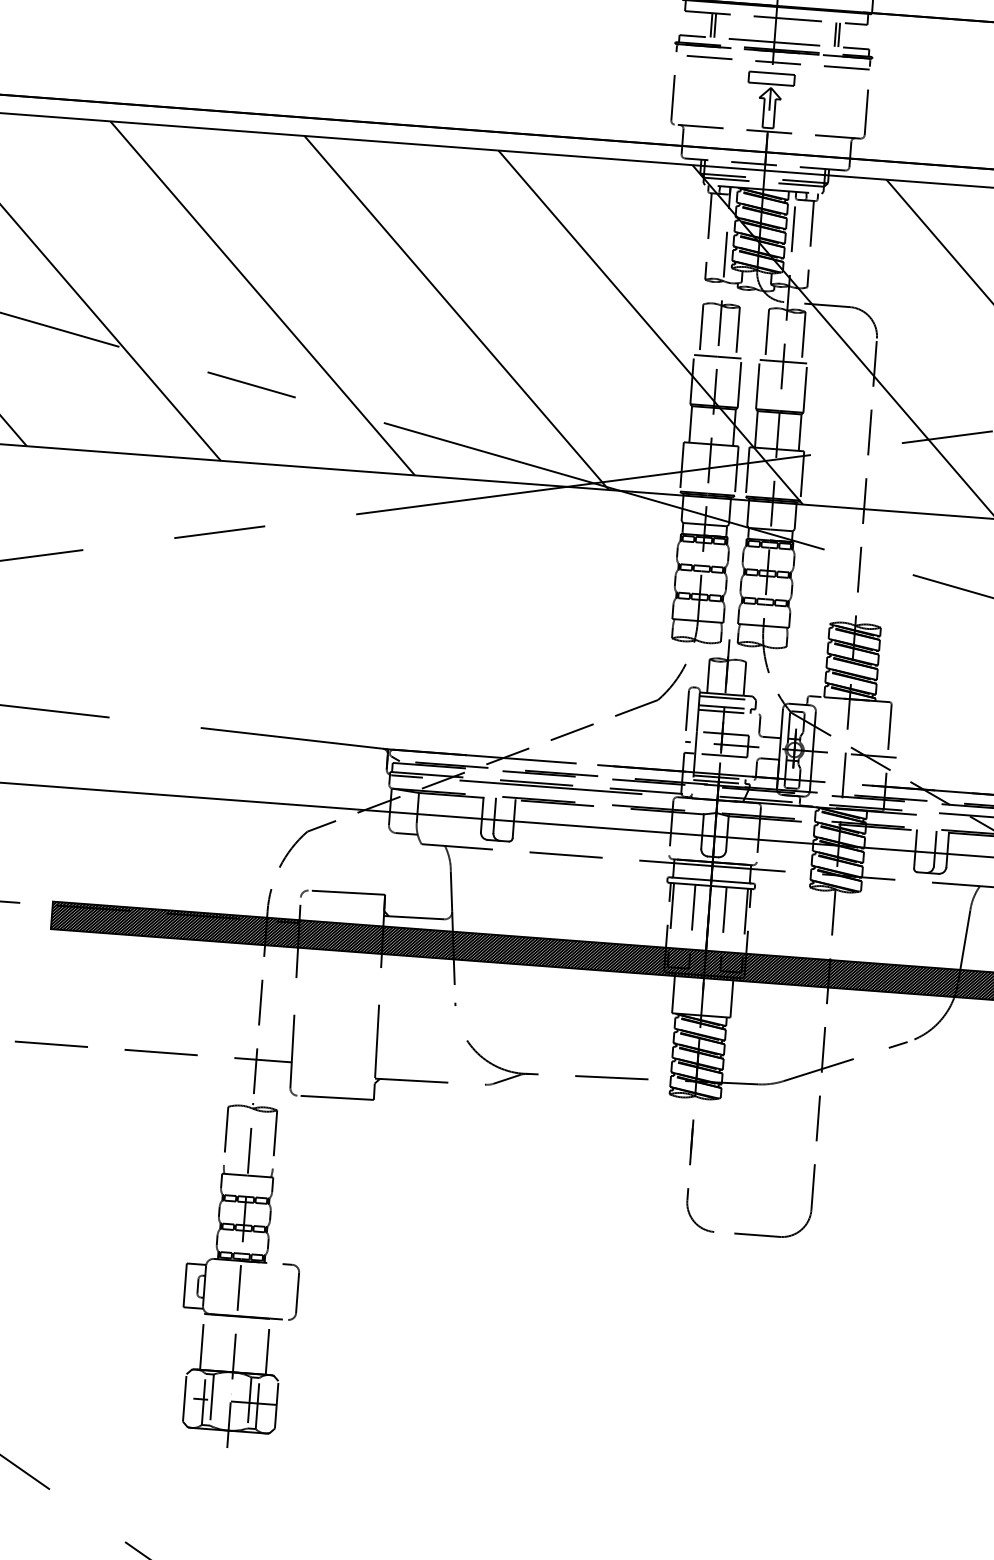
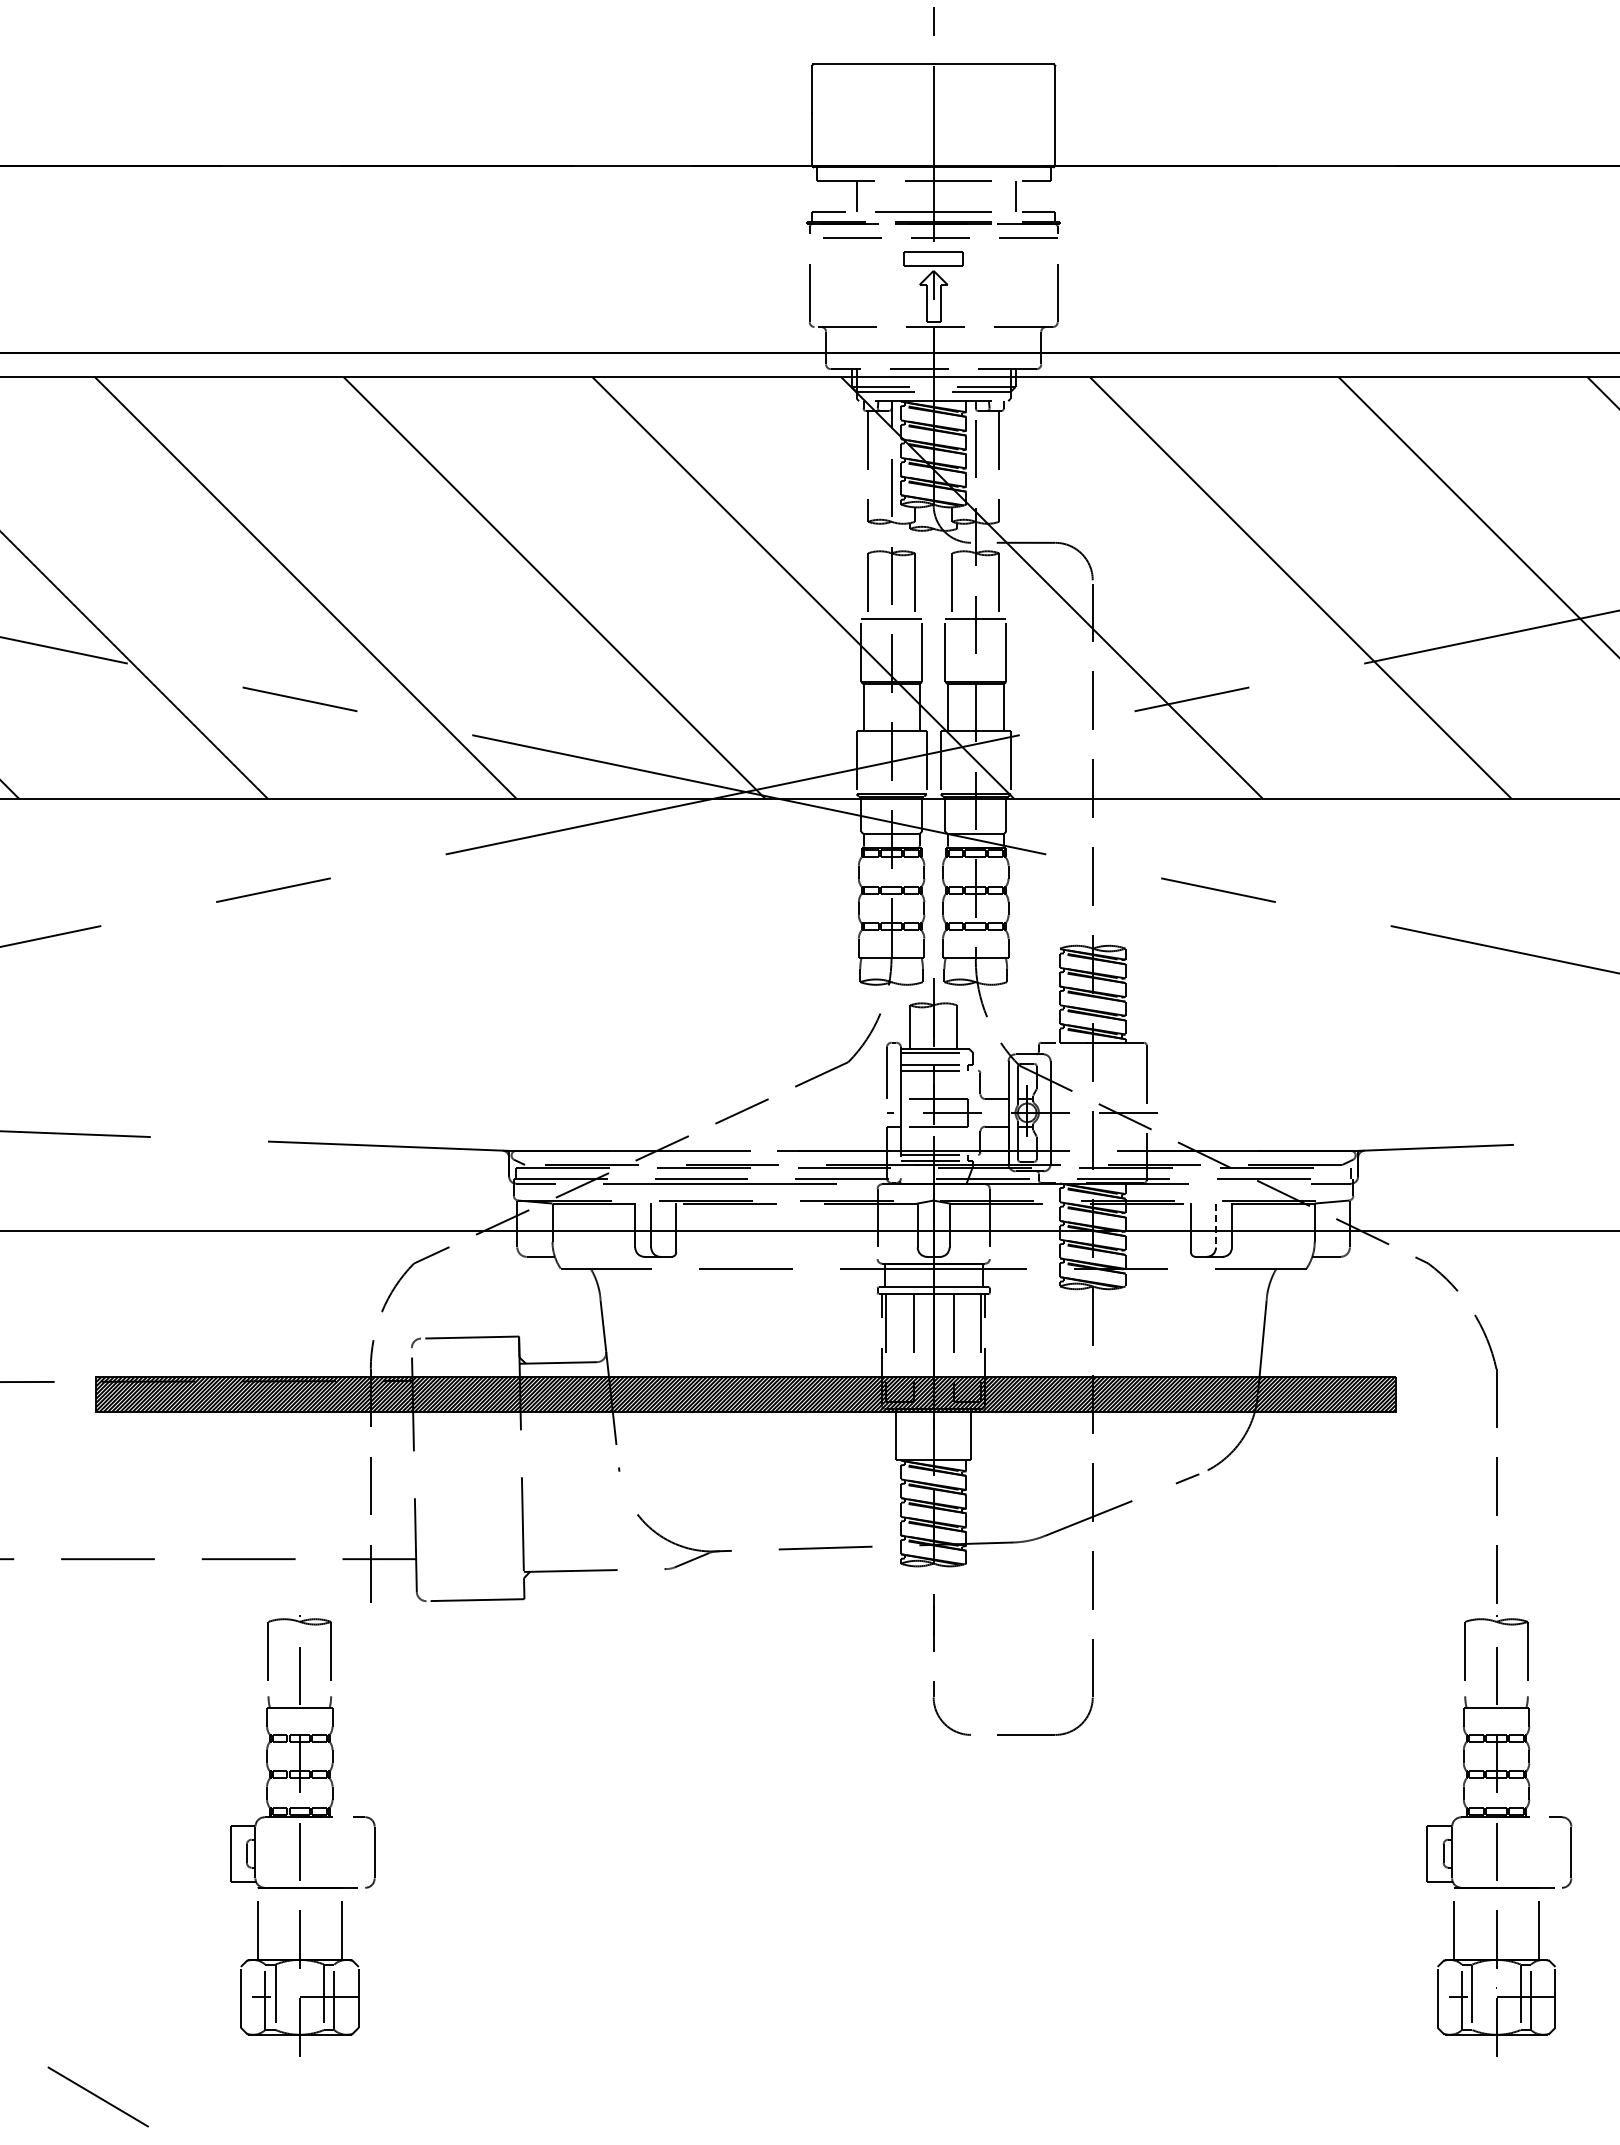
line: (711, 25) -> (851, 196), removed
line: (835, 34) -> (1010, 196), removed
line: (935, 849) -> (1216, 1225), solid -> dashed
part: (242, 1275) -> (302, 1835), moved

